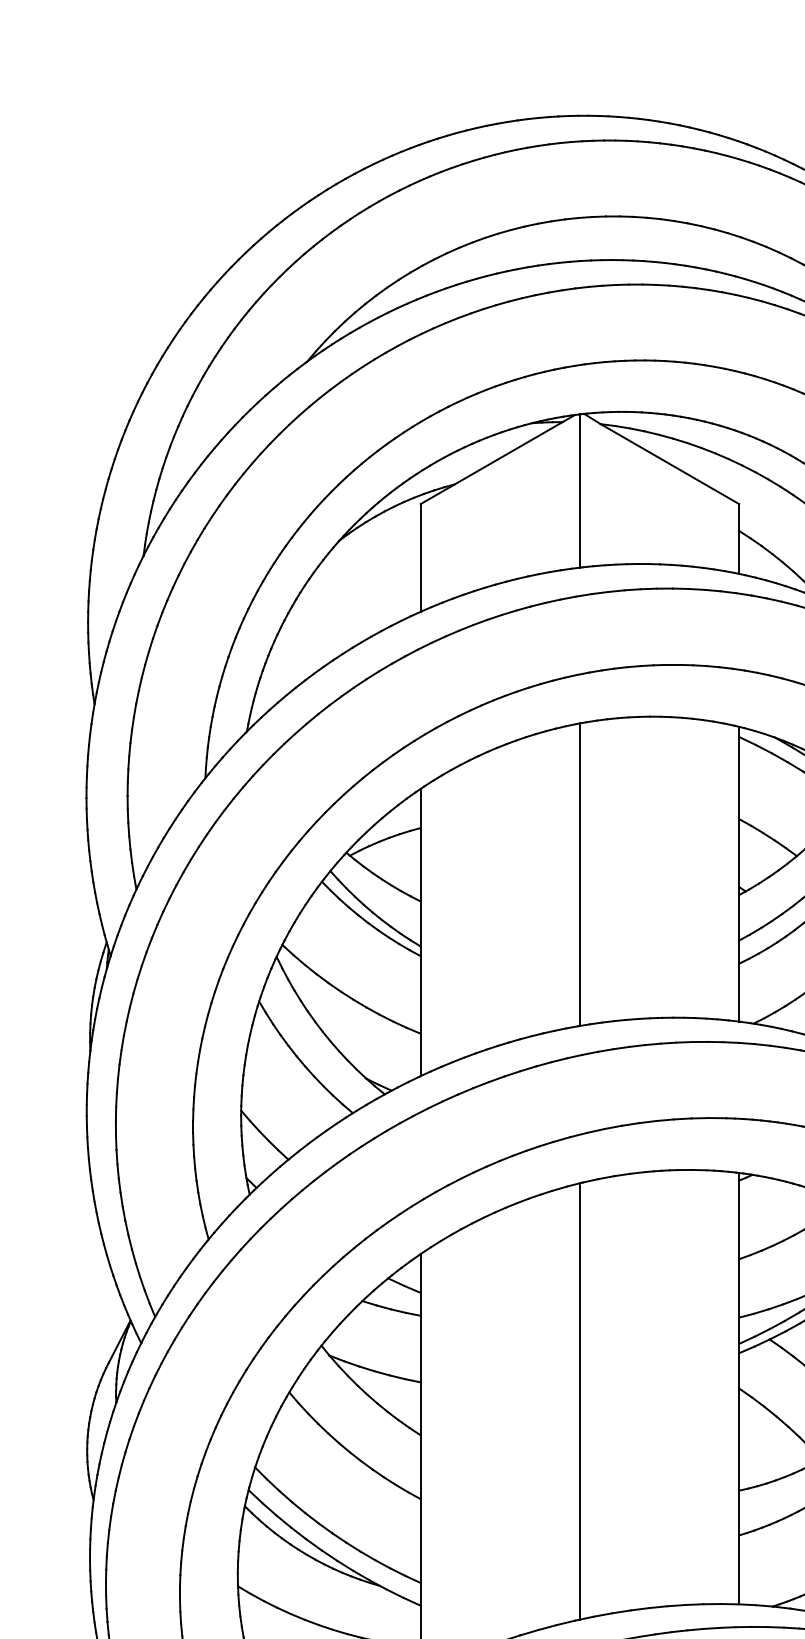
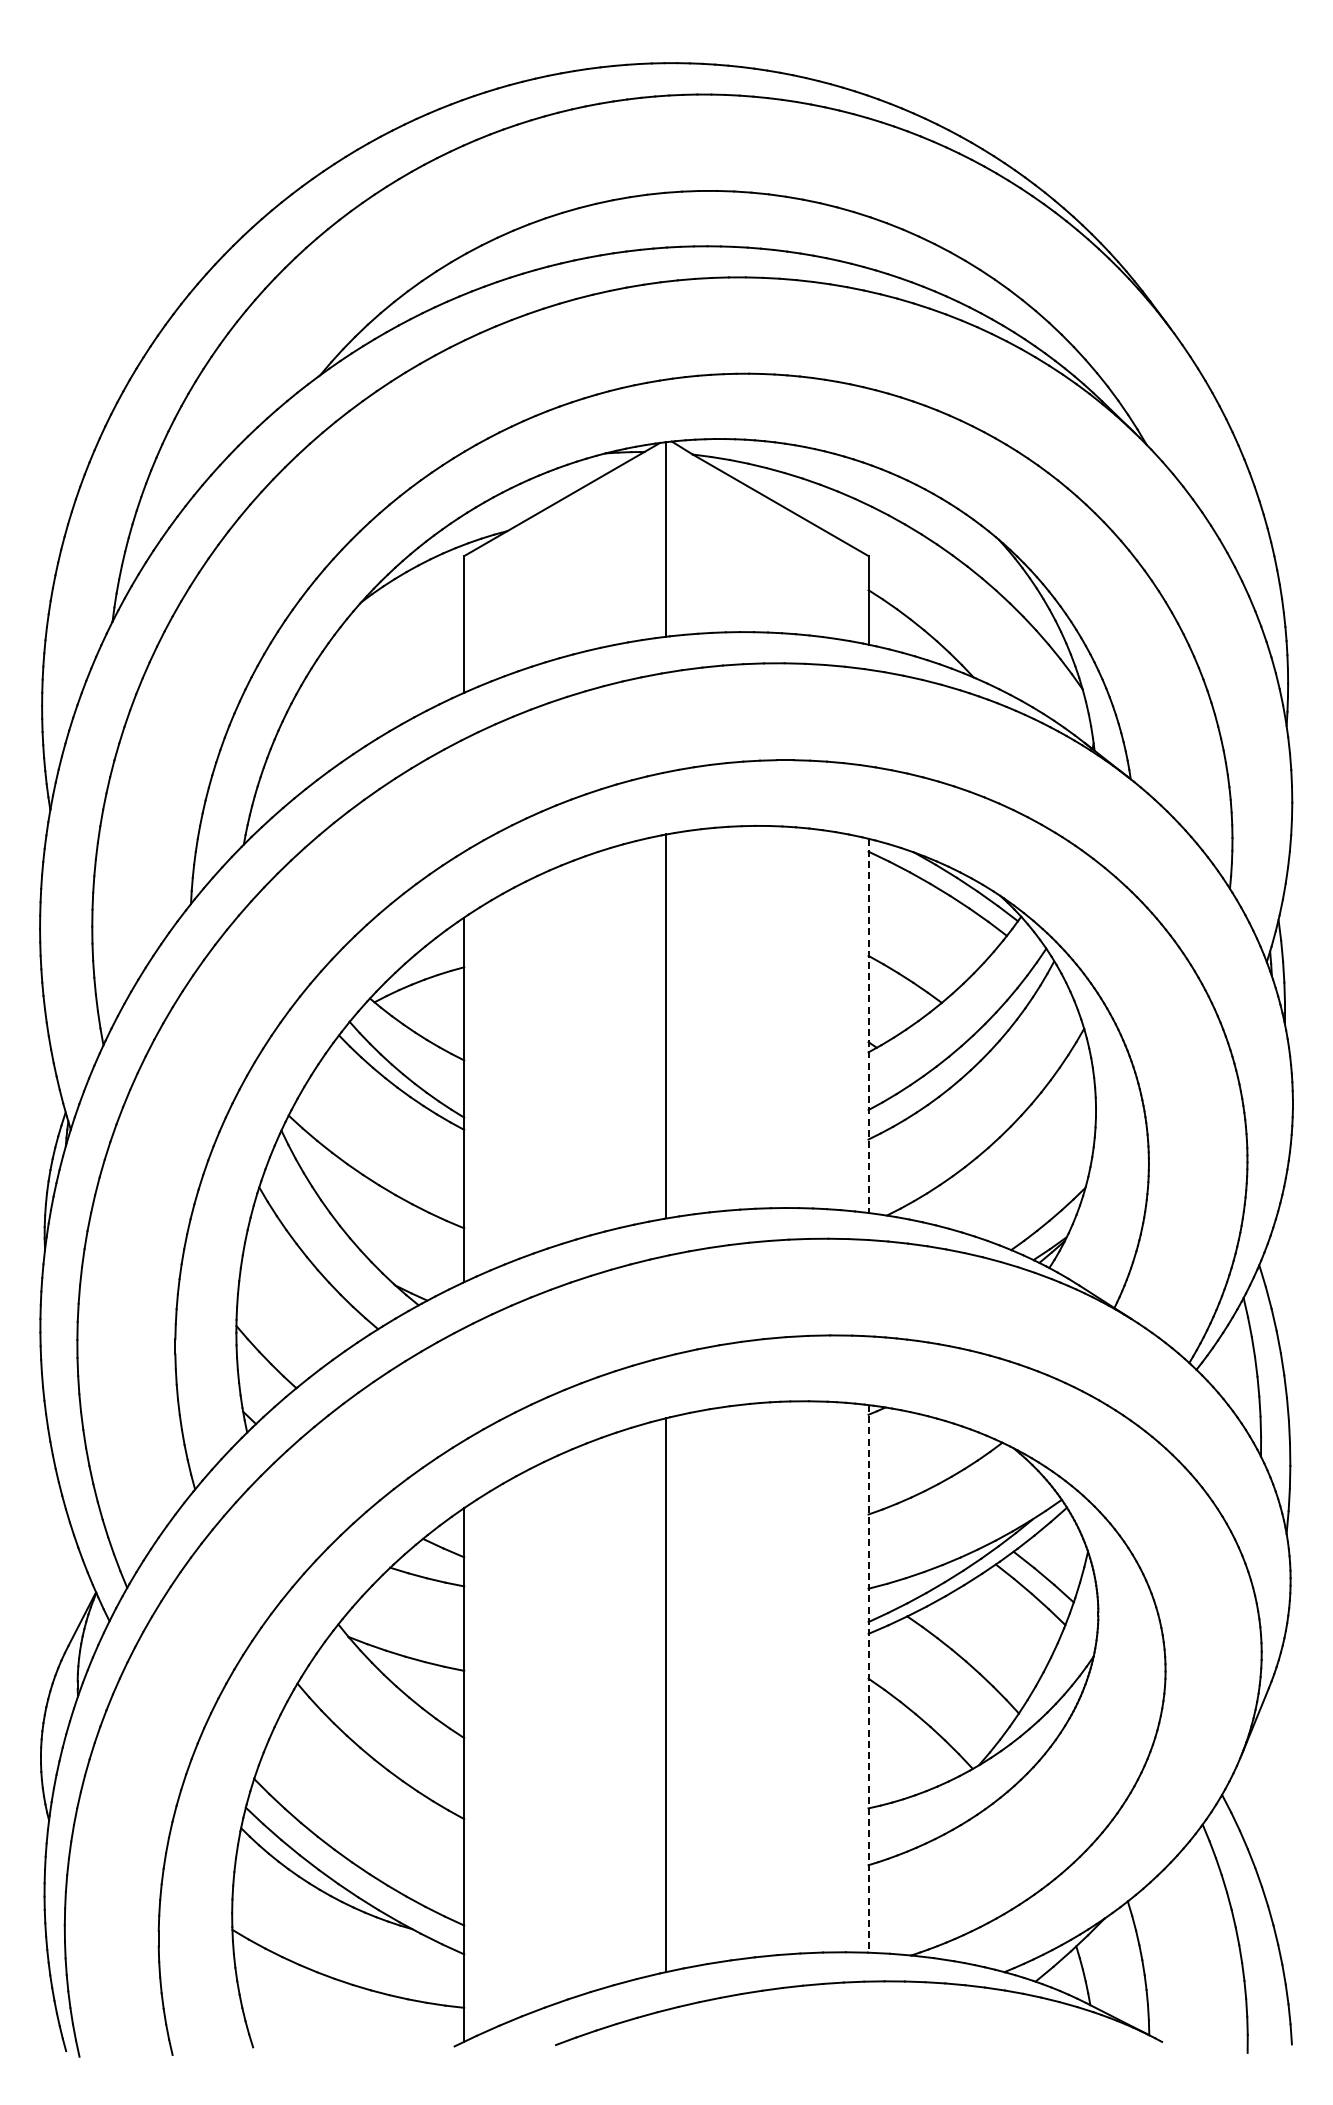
line: (739, 874) -> (868, 1026), solid -> dashed
line: (739, 1388) -> (868, 1678), solid -> dashed

